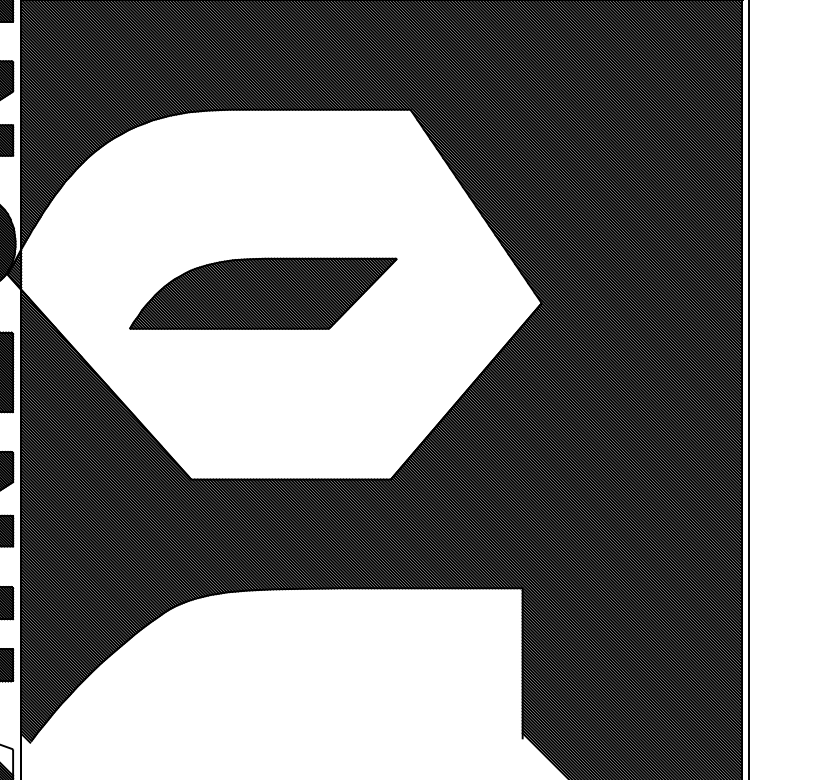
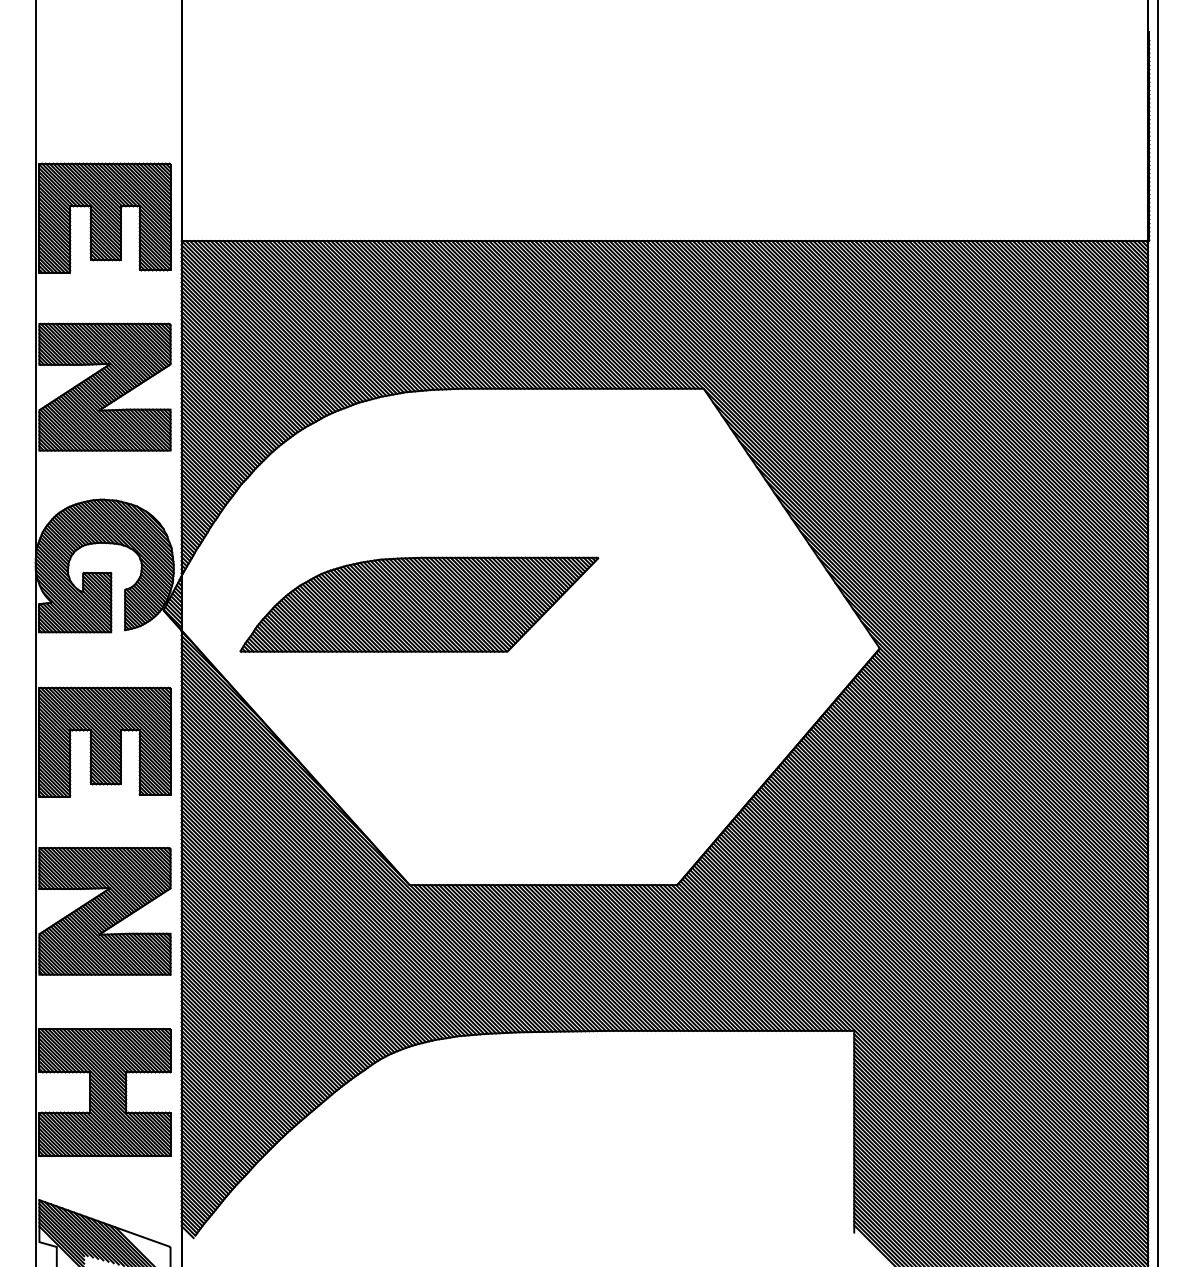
part: (263, 293) -> (419, 604), moved

